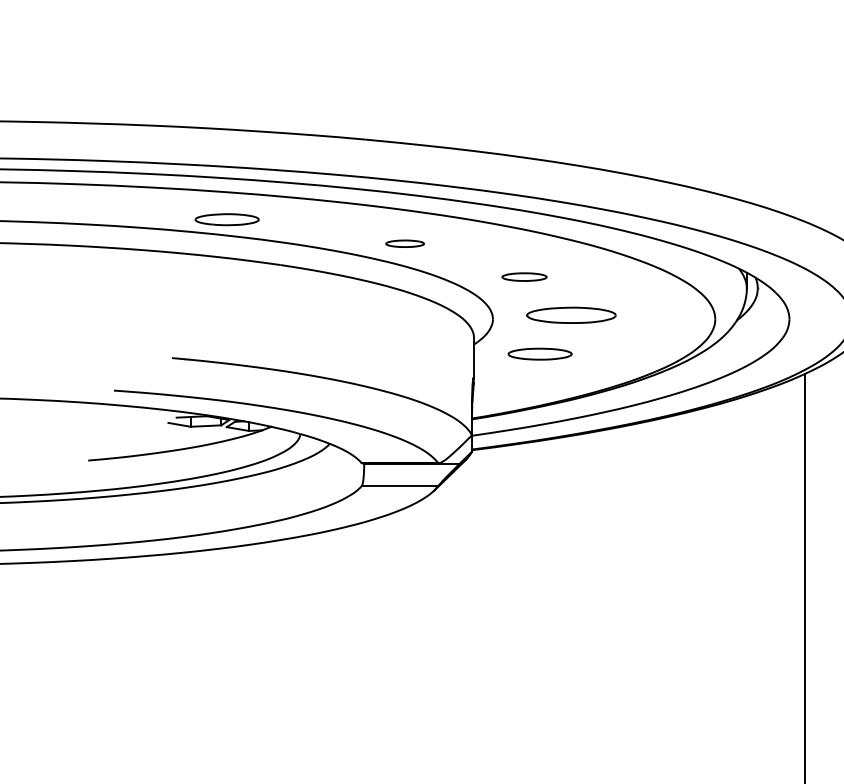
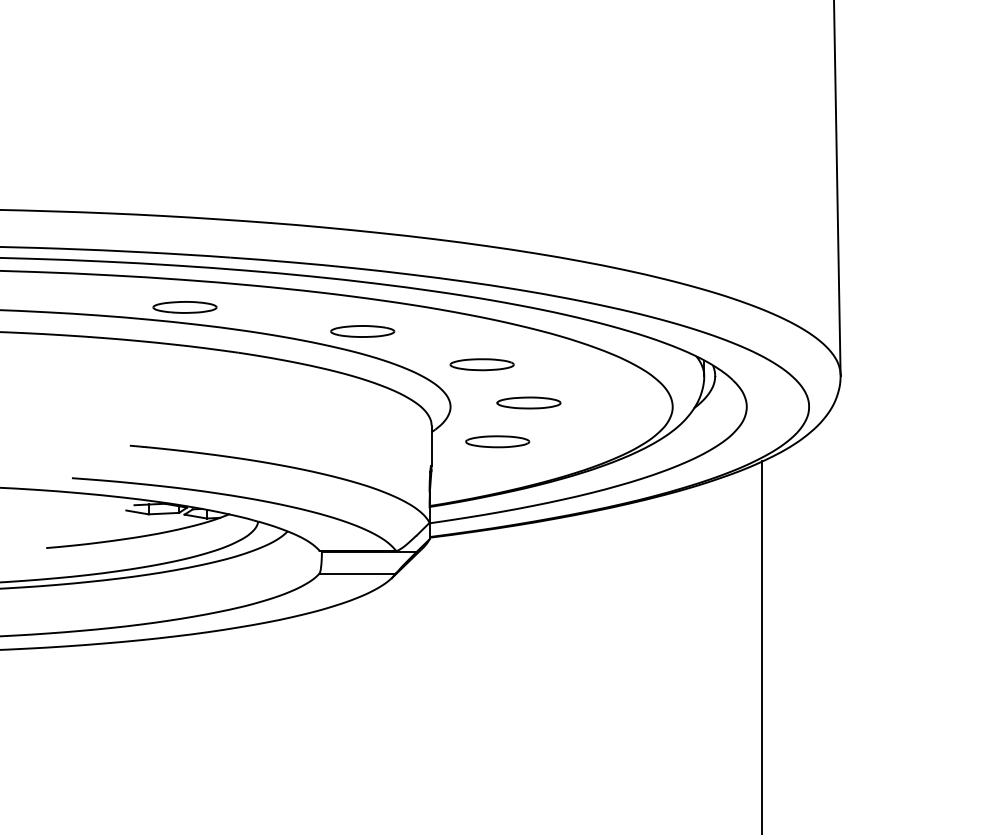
part: (404, 243) -> (362, 331), size x1.67
part: (523, 276) -> (481, 364), size x1.43
part: (570, 314) -> (528, 402), size x0.71

